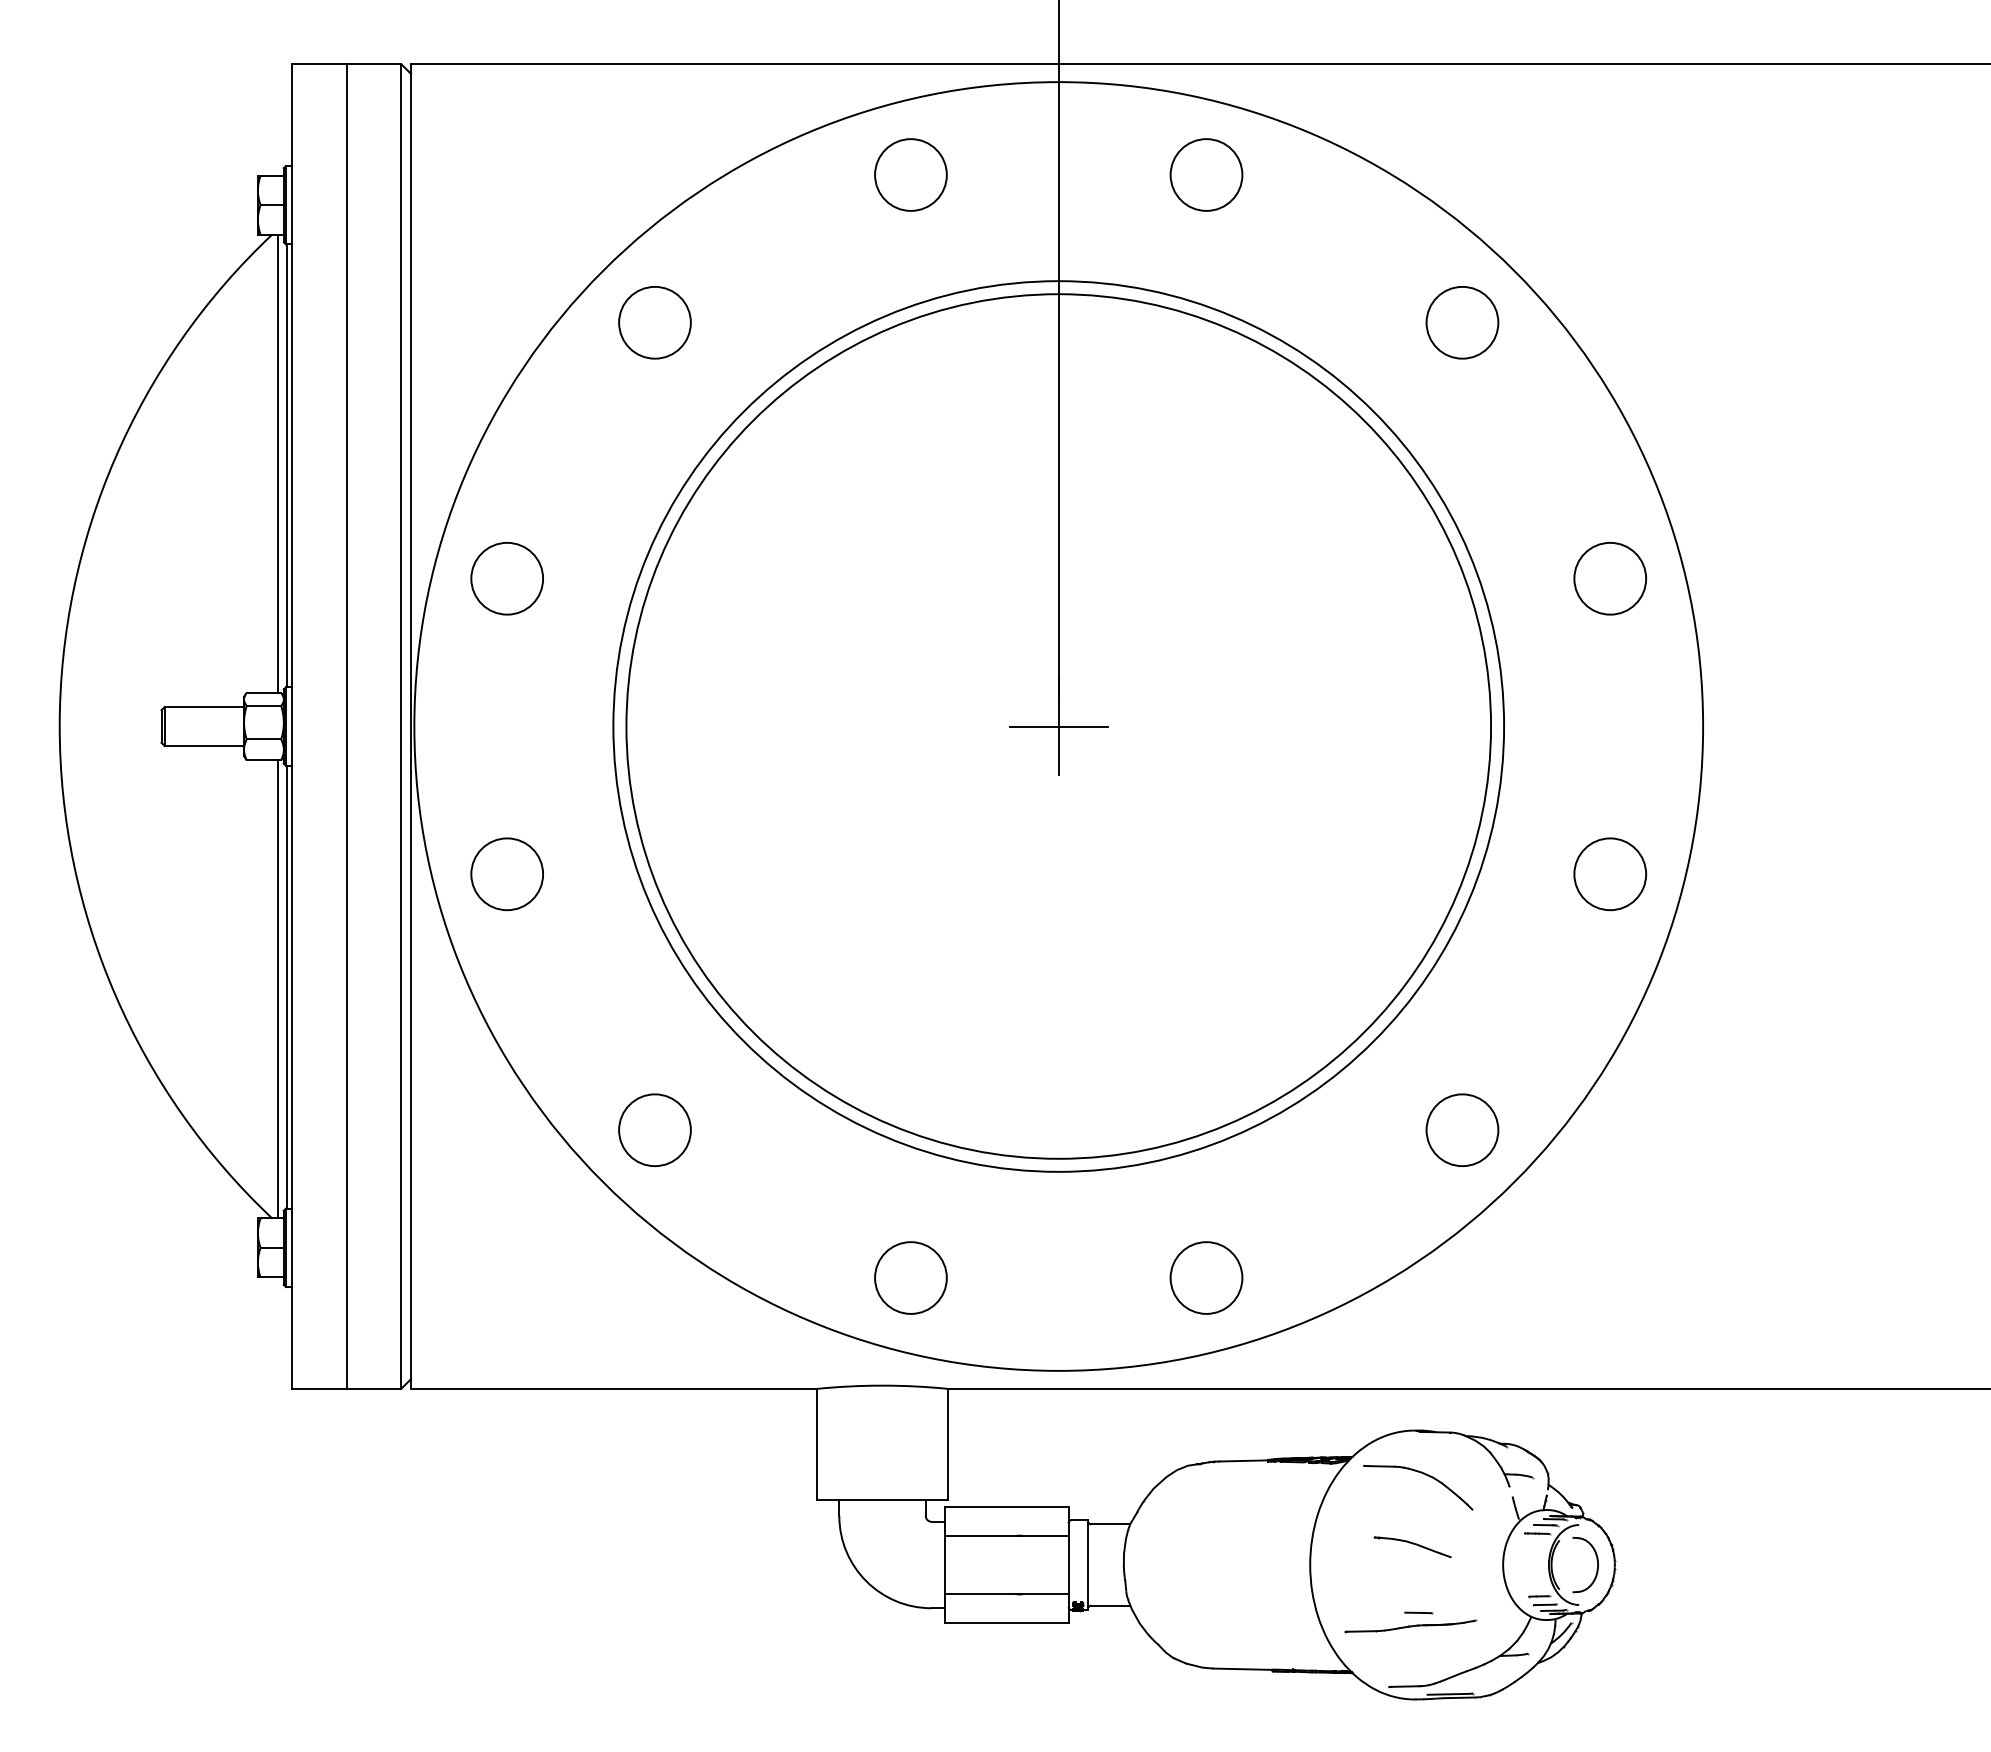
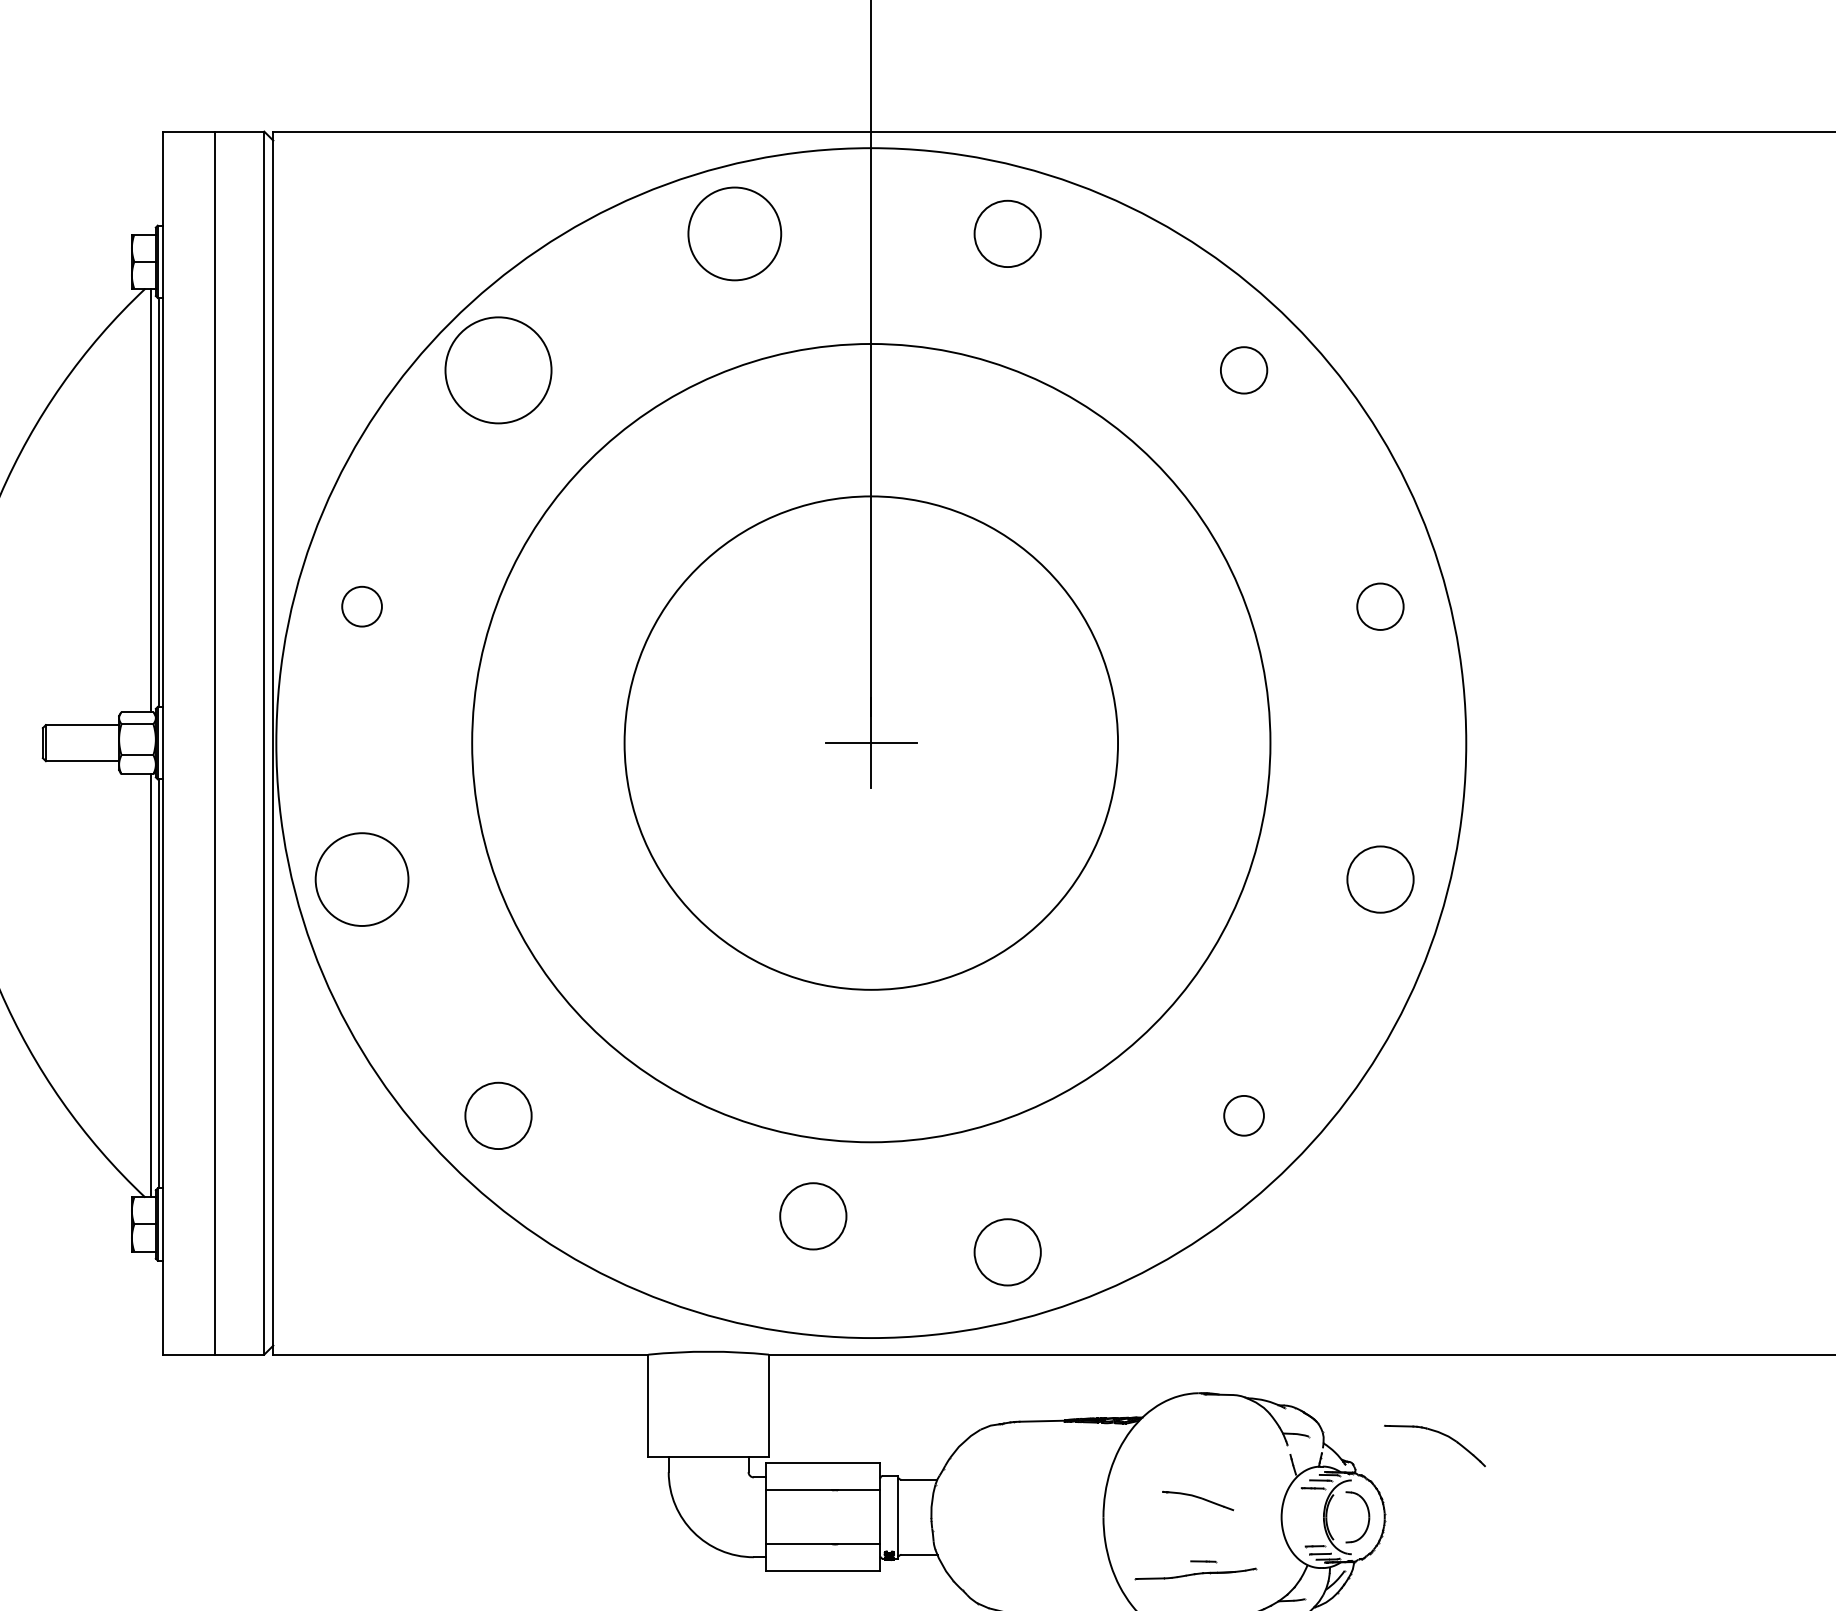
circle: (910, 174) -> (734, 233), size x1.4
circle: (654, 322) -> (498, 370), size x1.6
circle: (1462, 322) -> (1244, 370), size x0.7
circle: (507, 578) -> (362, 606), size x0.6
circle: (1609, 578) -> (1379, 606), size x0.7
circle: (1058, 726) -> (871, 743), size x0.6
circle: (507, 874) -> (362, 879), size x1.4
circle: (1462, 1129) -> (1244, 1115), size x0.6
circle: (910, 1277) -> (812, 1215), moved
part: (1425, 1475) -> (1441, 1434), moved

